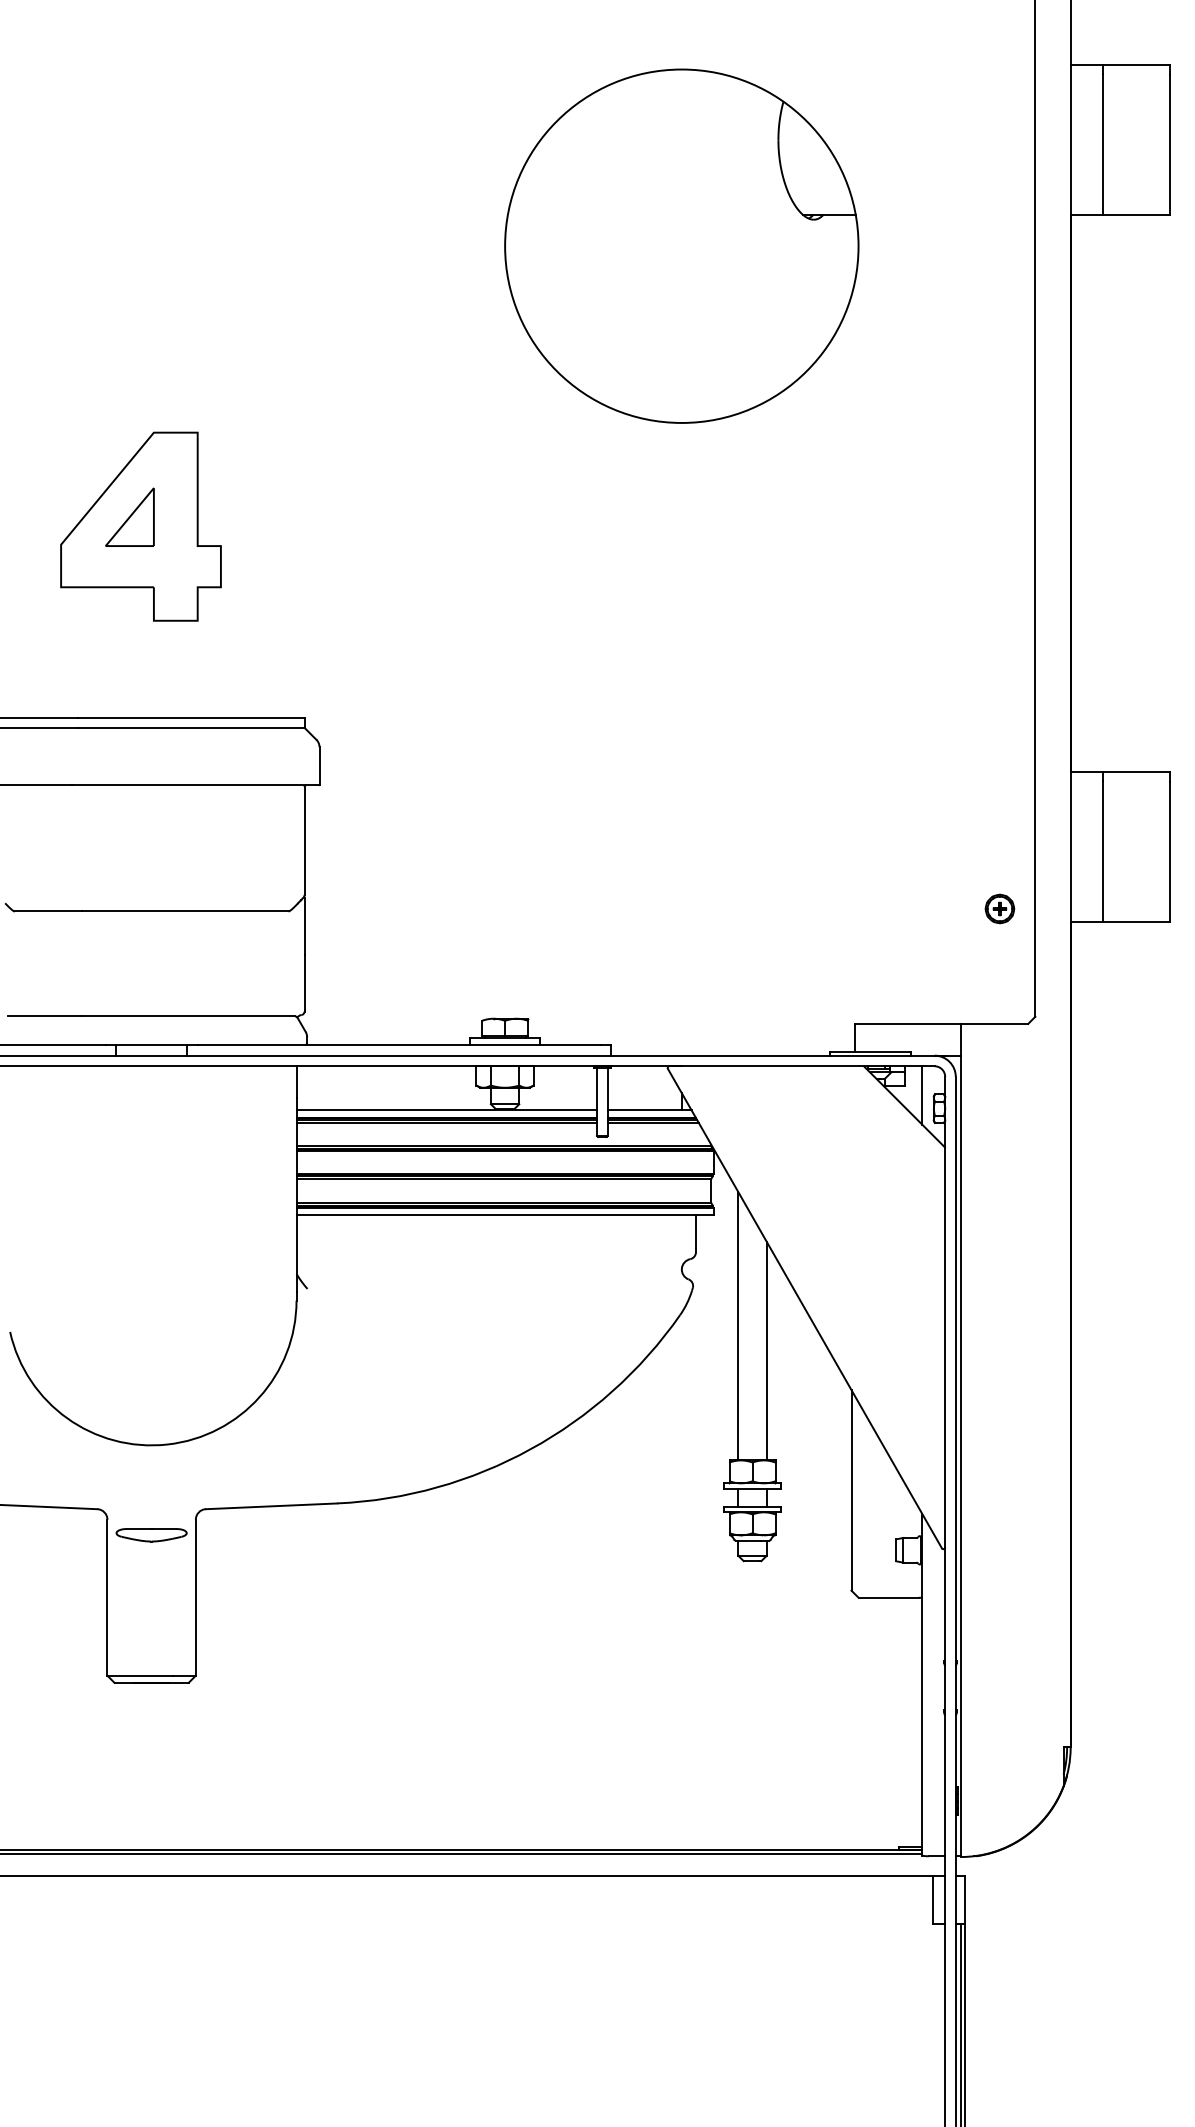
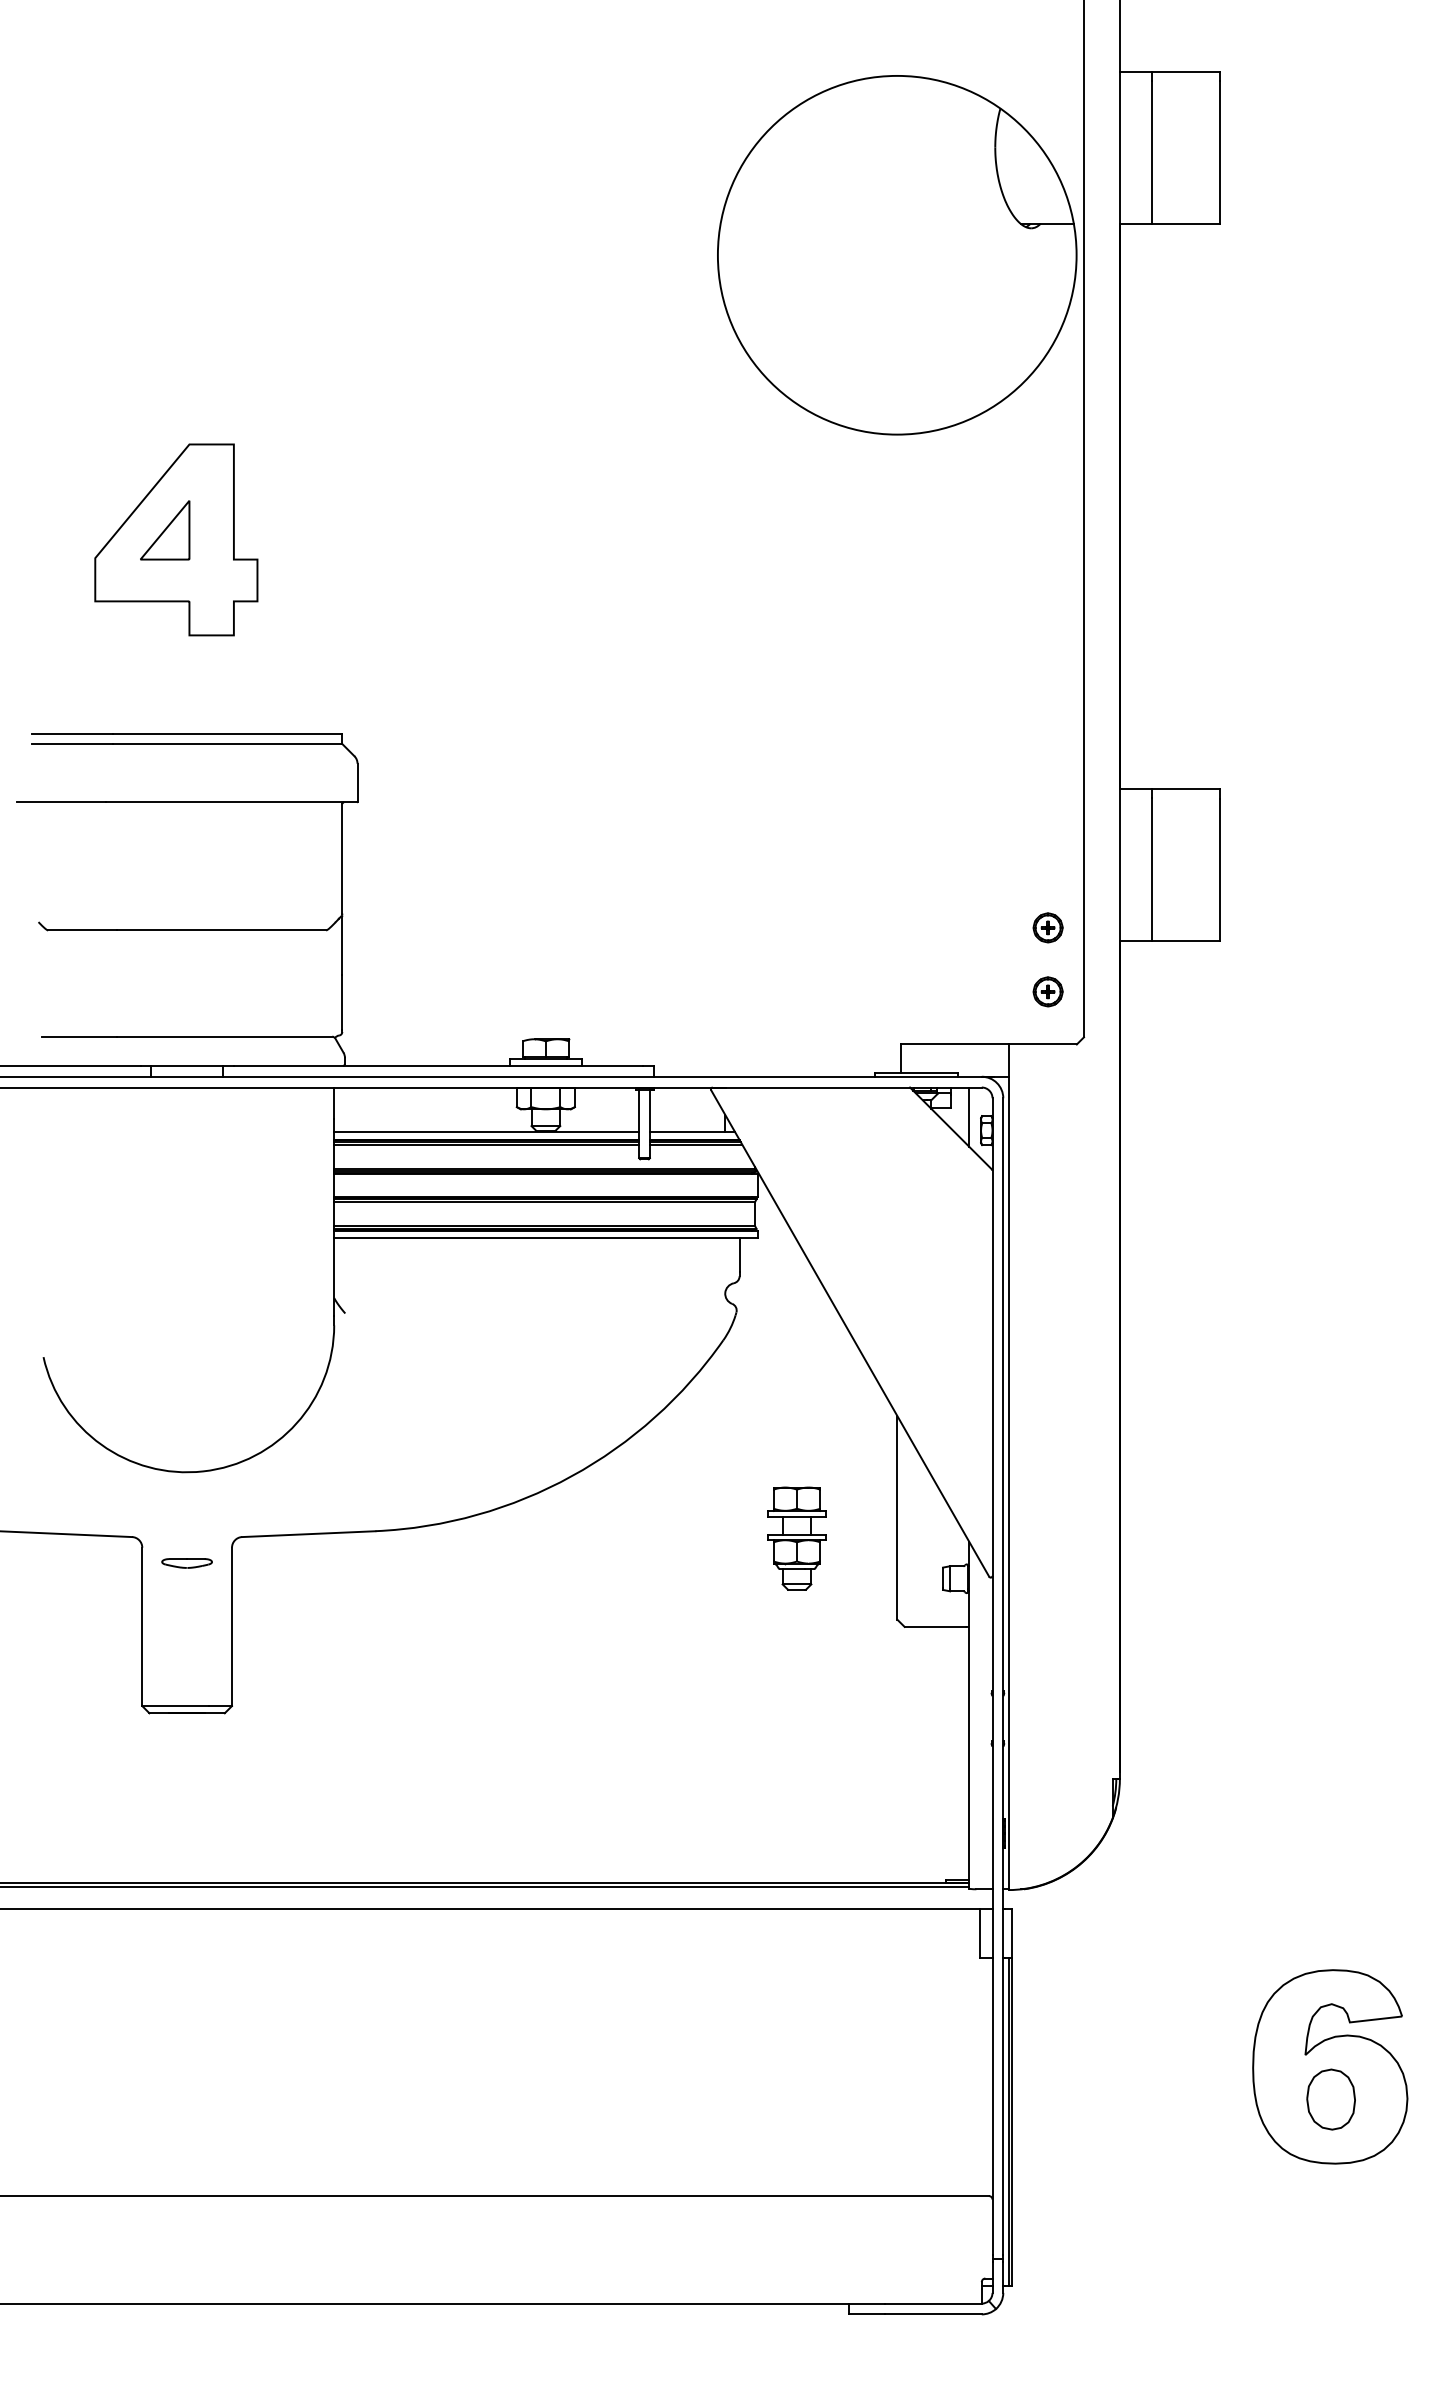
part: (682, 246) -> (897, 255), moved
part: (999, 971) -> (1047, 991), added
line: (738, 1326) -> (782, 1351), removed
line: (766, 1351) -> (811, 1376), removed
part: (151, 1535) -> (186, 1563), size x0.7

